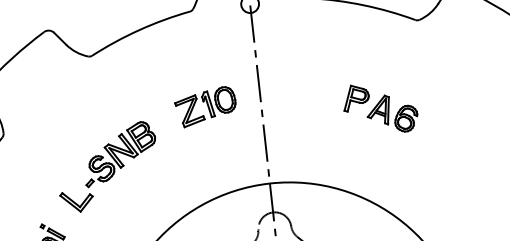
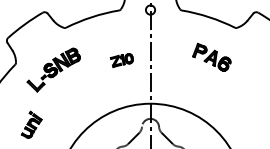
part: (205, 106) -> (121, 60), size x0.7
part: (379, 106) -> (211, 56), moved
part: (106, 166) -> (53, 69), moved

